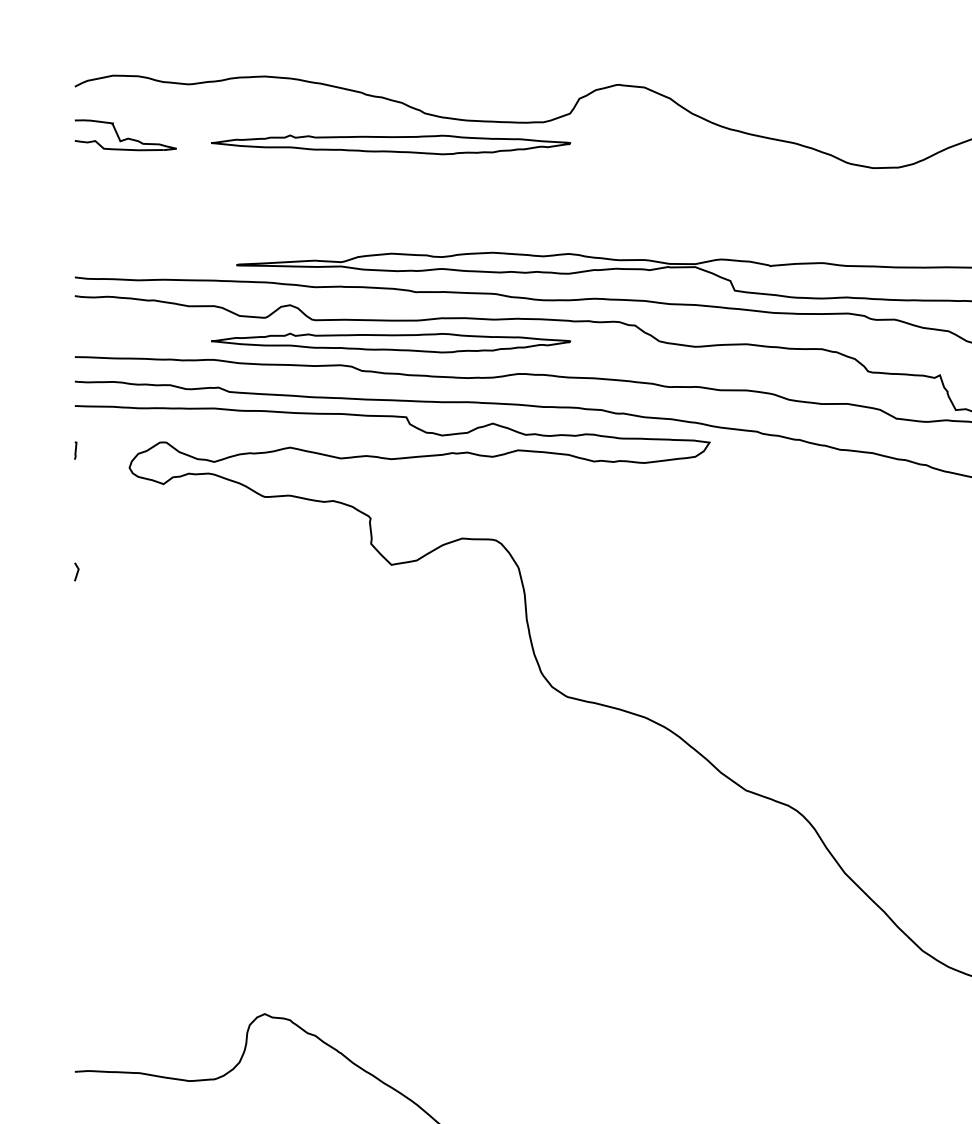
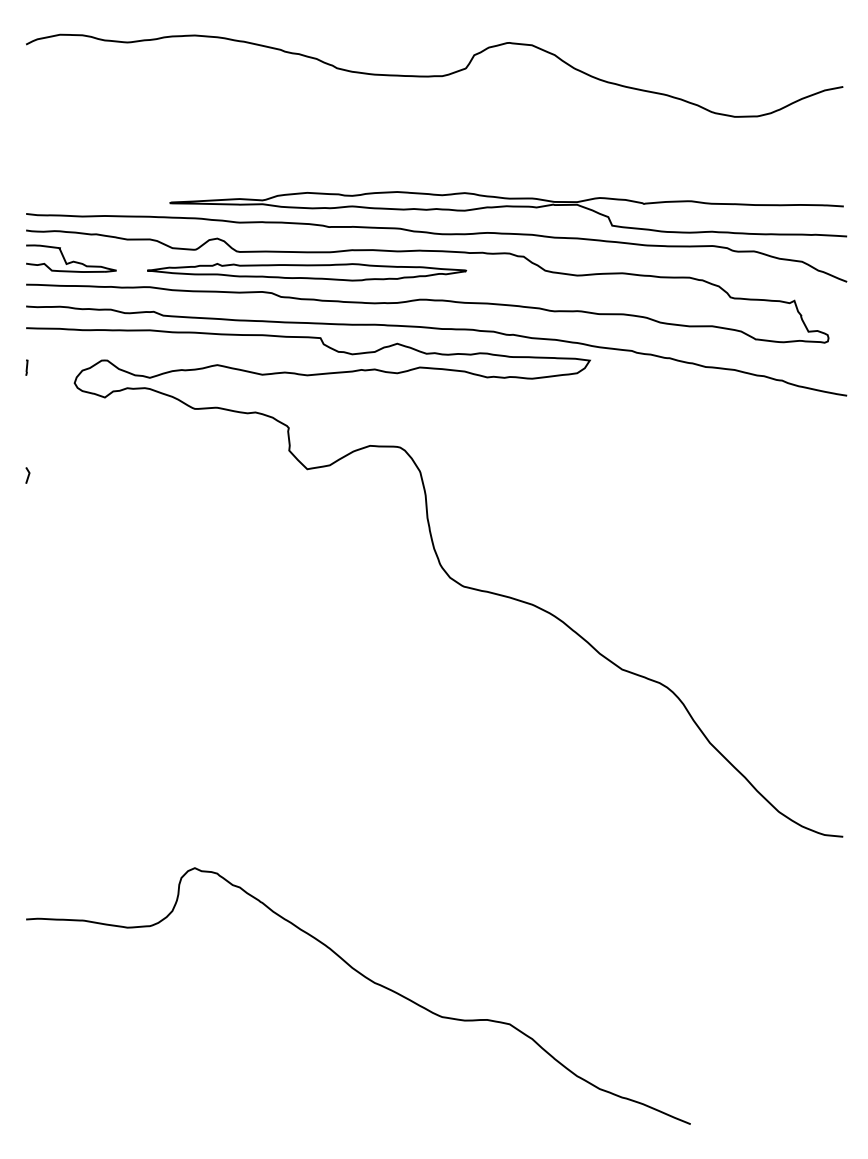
part: (125, 135) -> (71, 258), moved
part: (391, 145) -> (307, 96), removed

